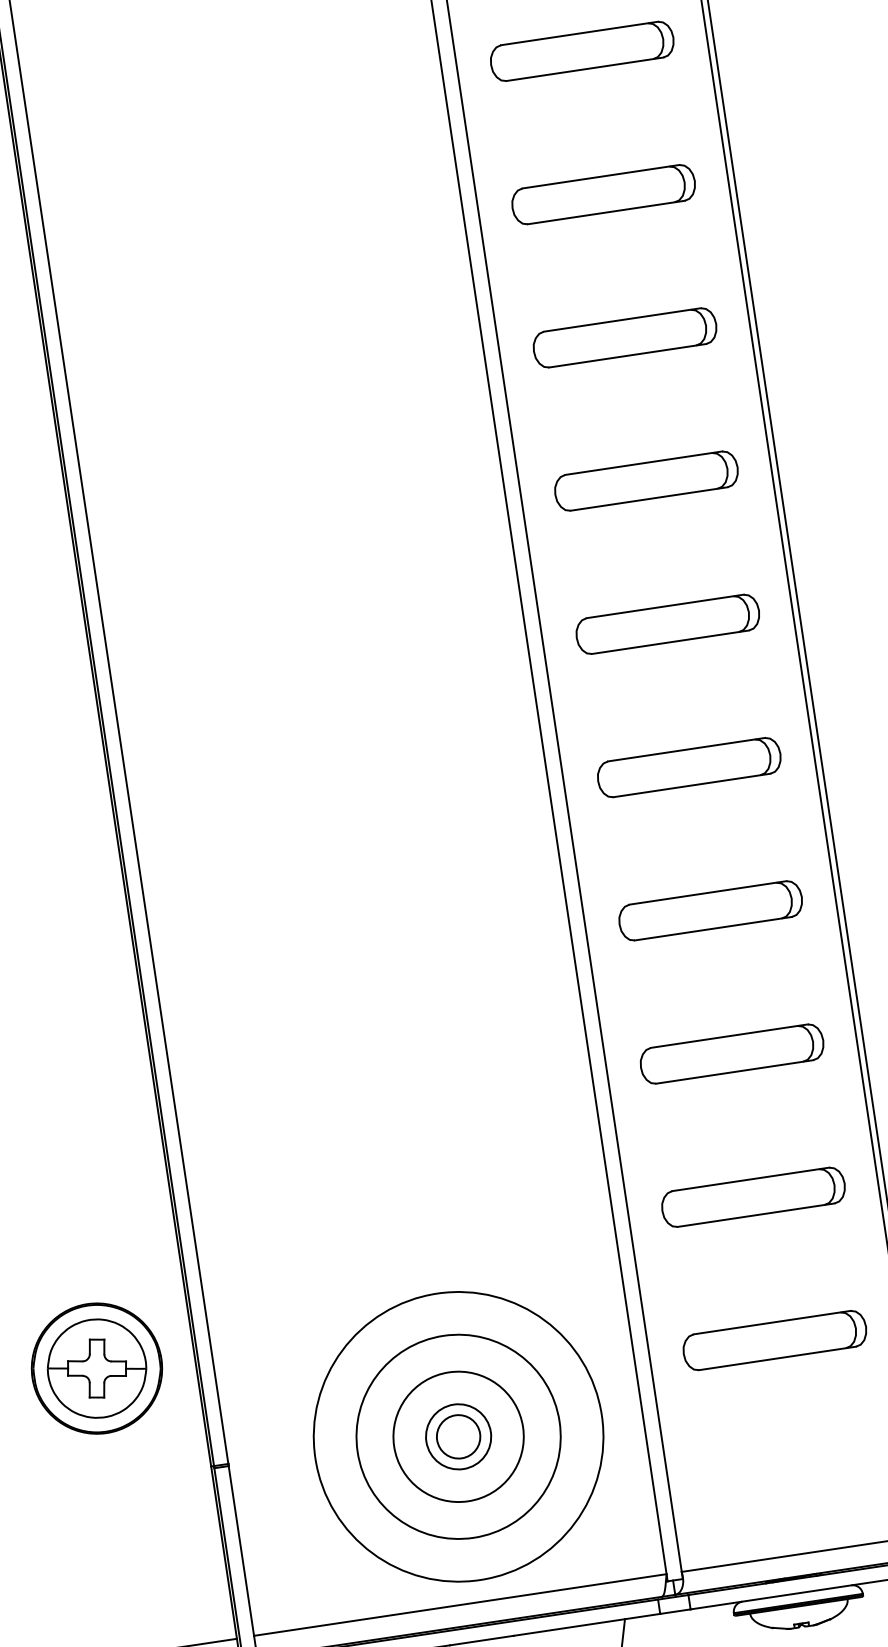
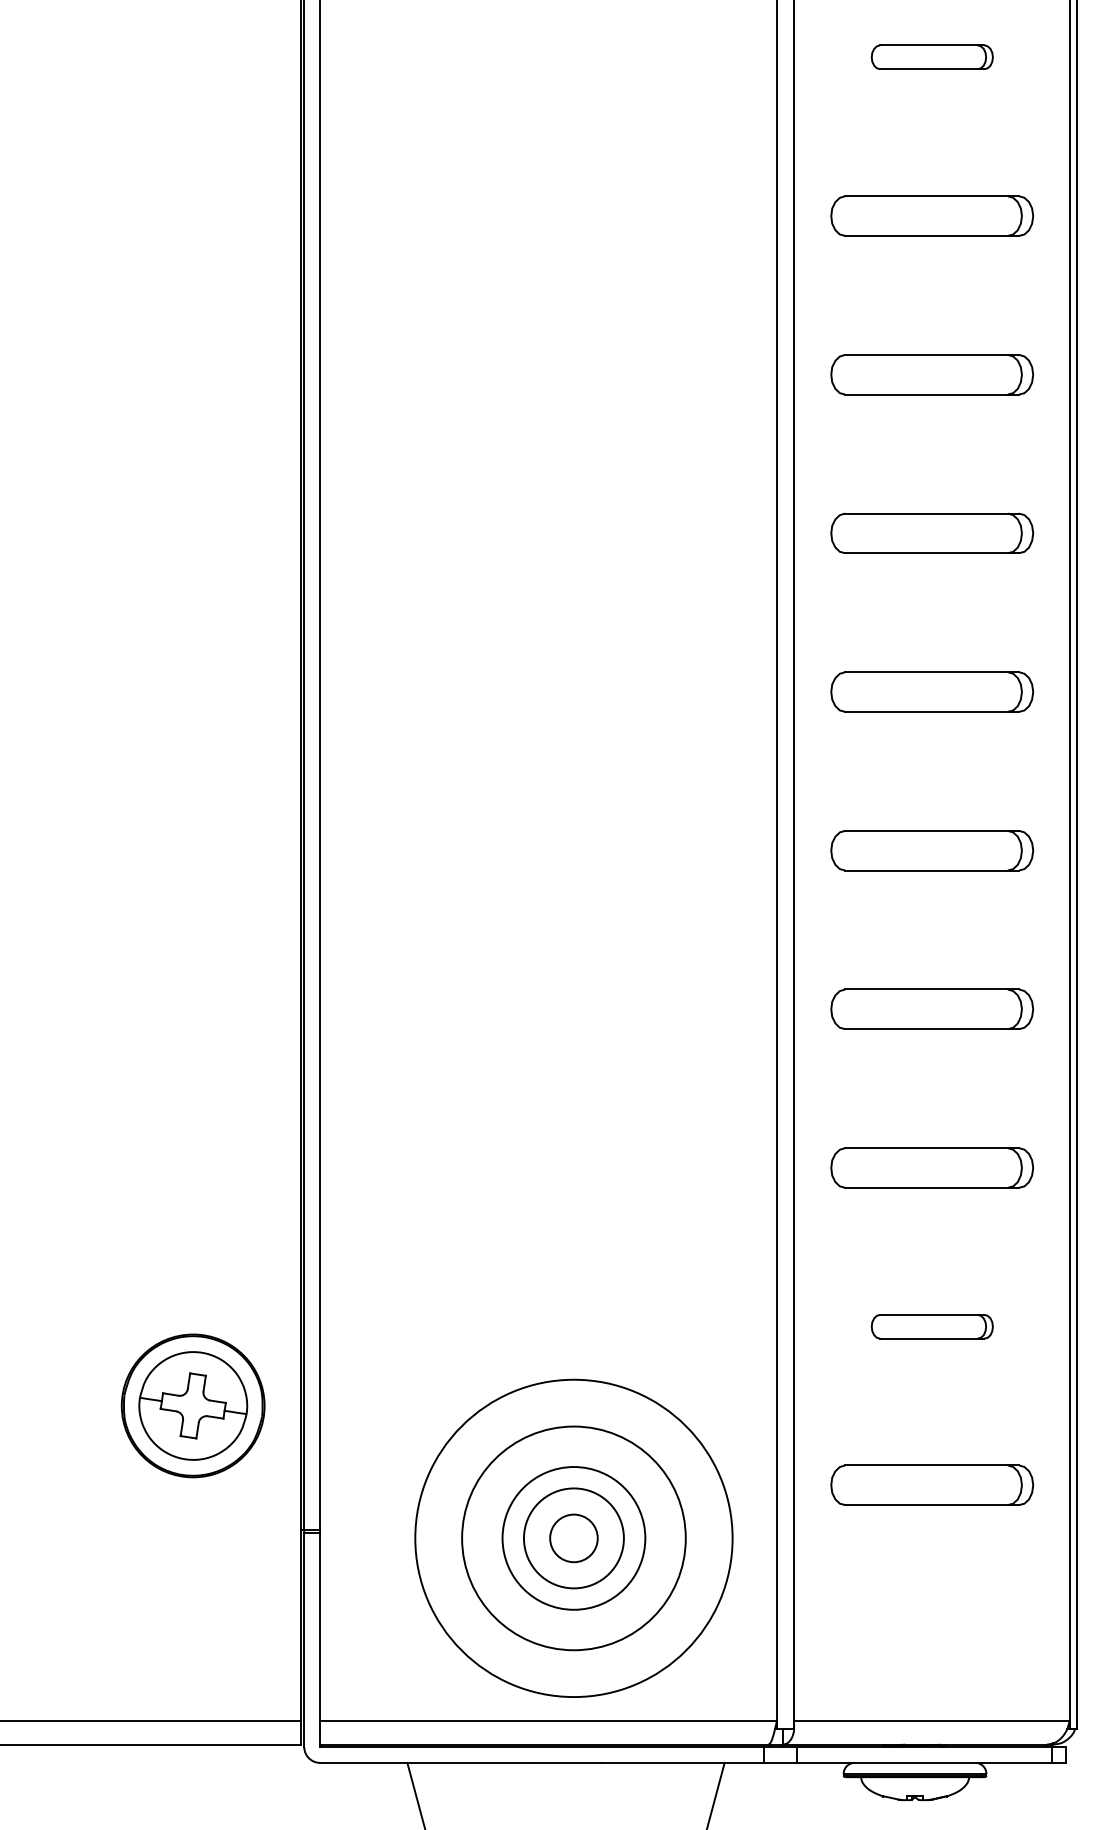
part: (582, 50) -> (932, 56), size x0.6
part: (753, 1197) -> (932, 1326), size x0.6
circle: (458, 1436) -> (573, 1538), size x1.4

